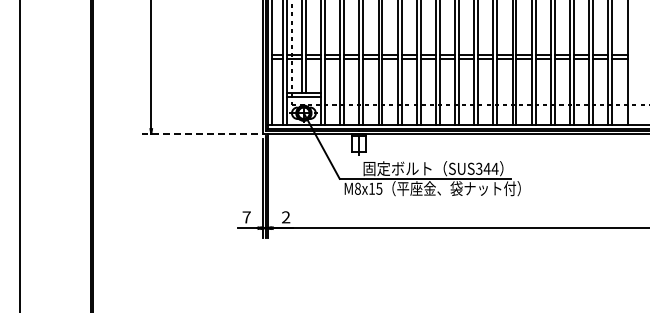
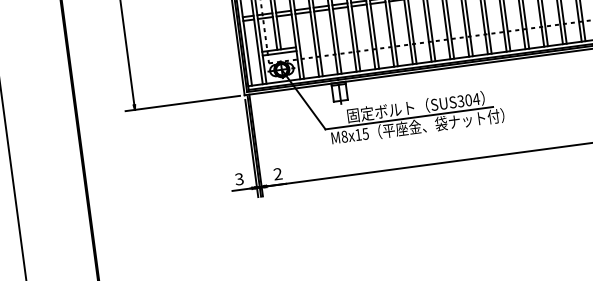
line: (199, 133) -> (182, 103), dashed -> solid
text: (486, 168) -> (467, 100), SUS344 -> SUS304
text: (246, 217) -> (239, 179), 7 -> 3

